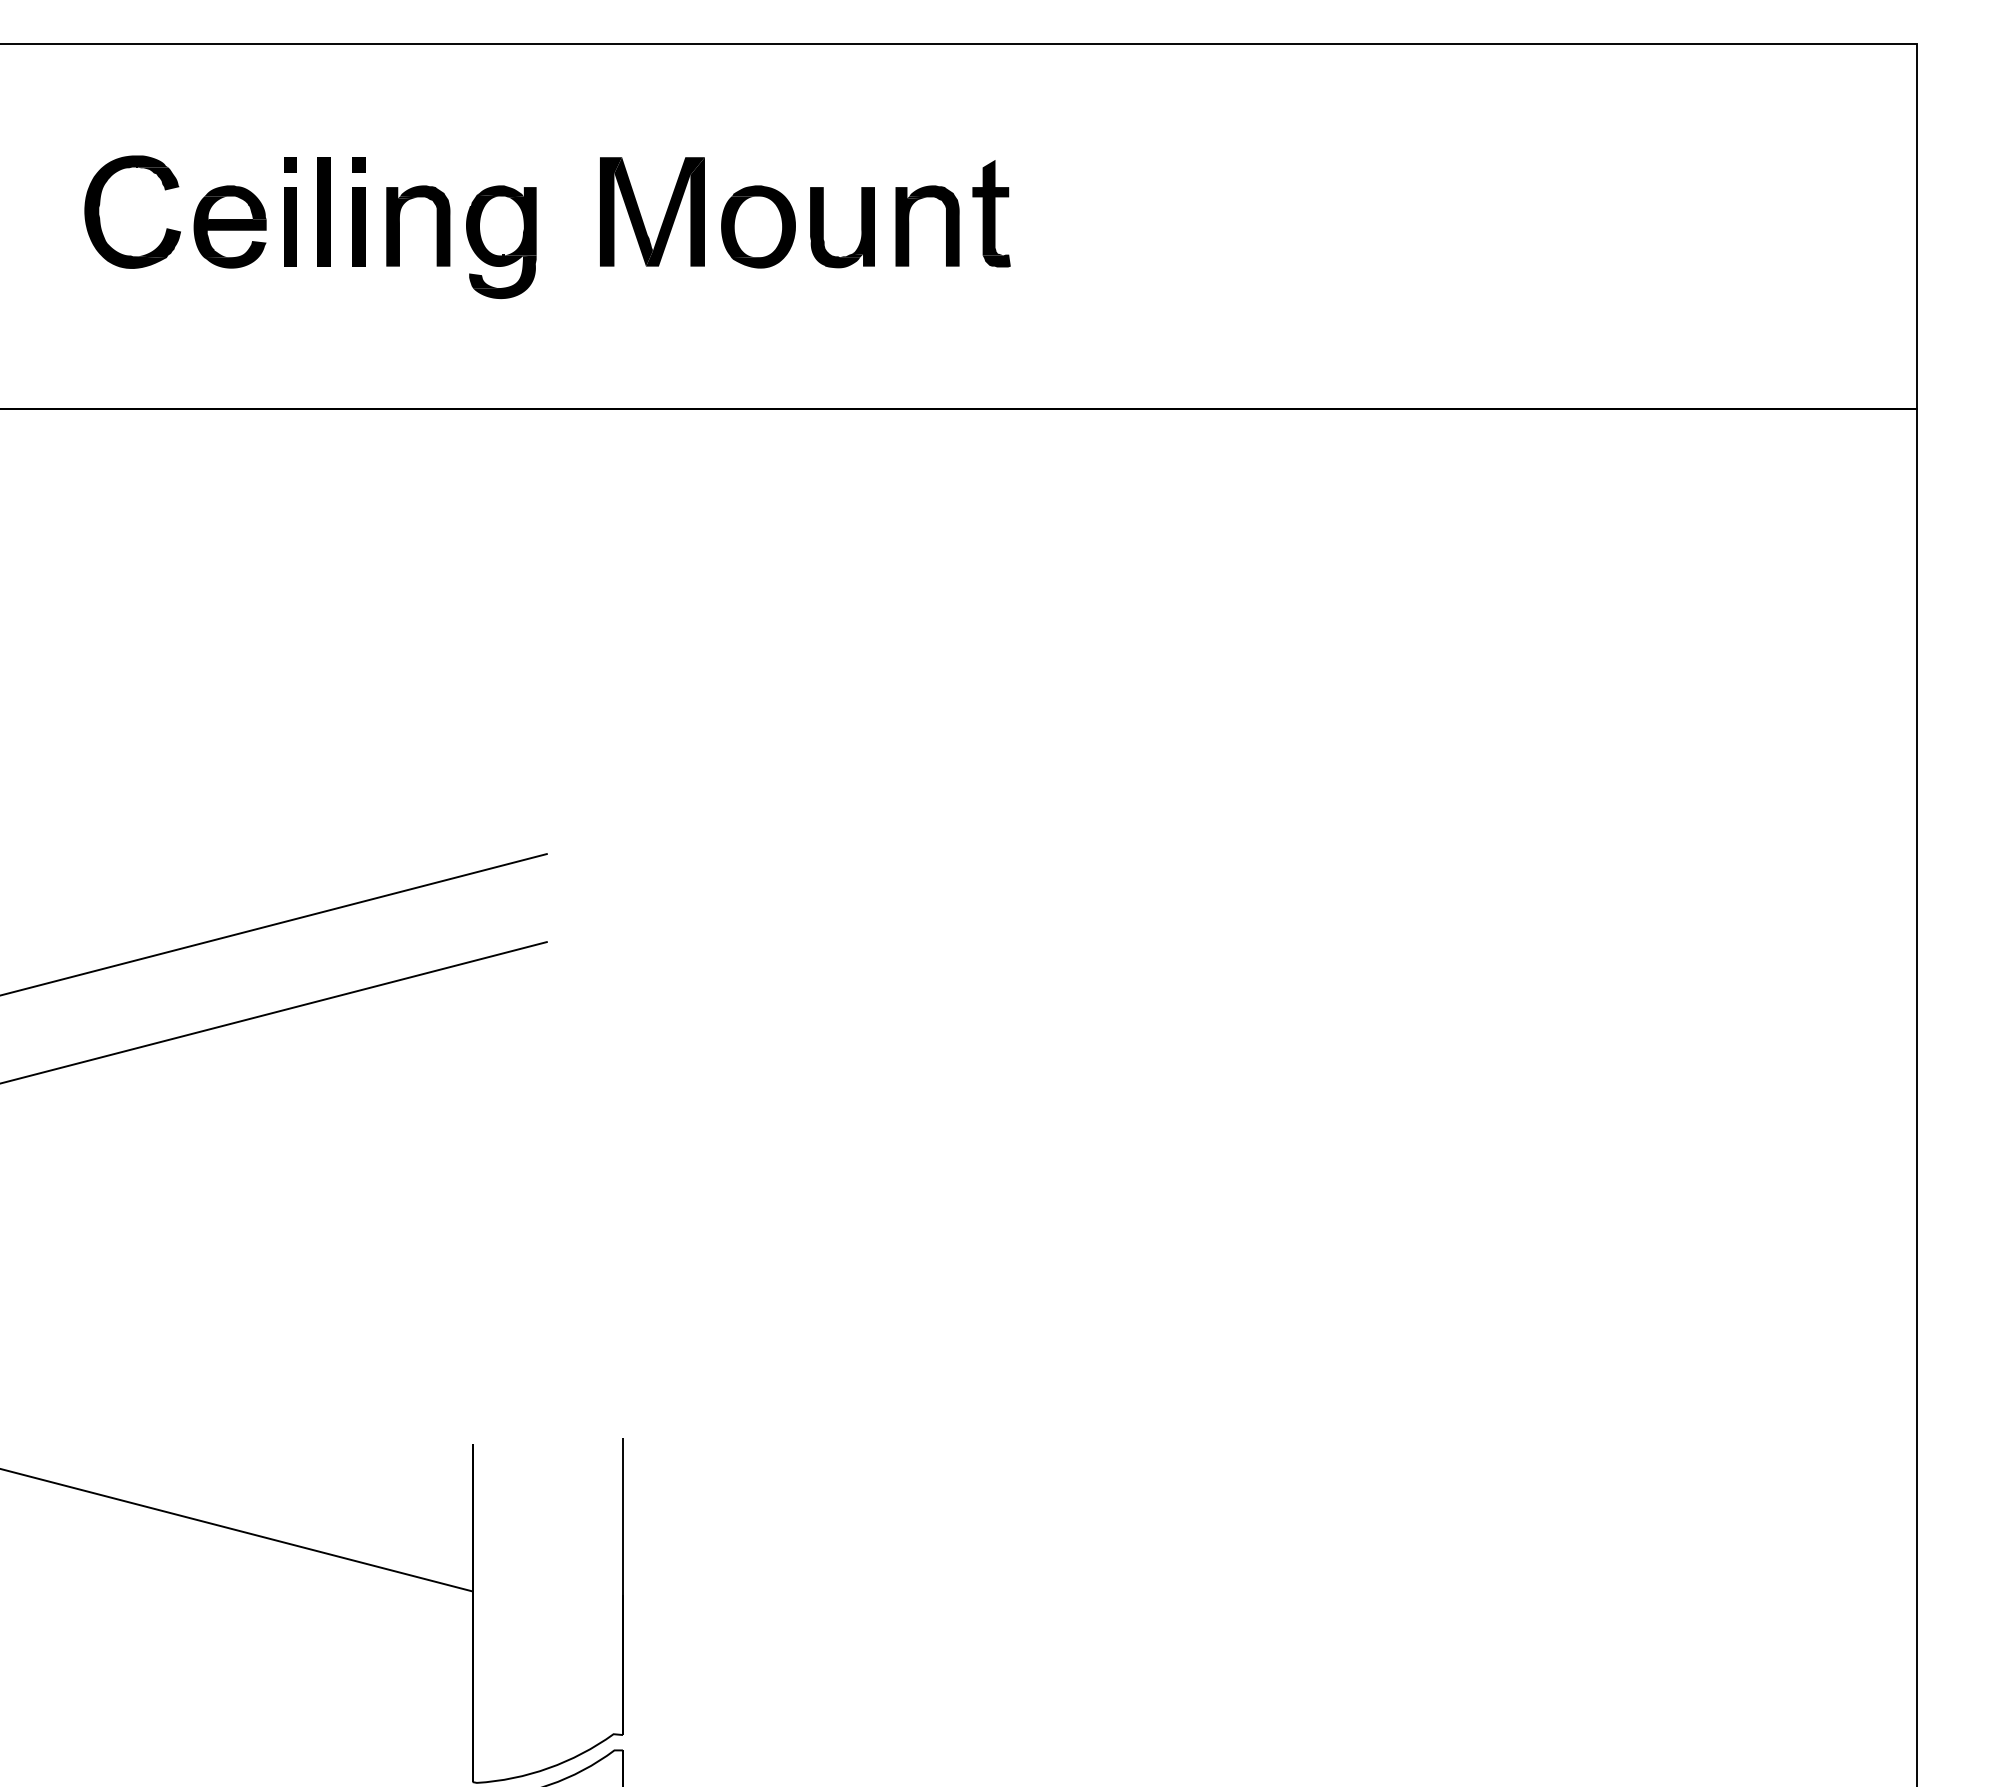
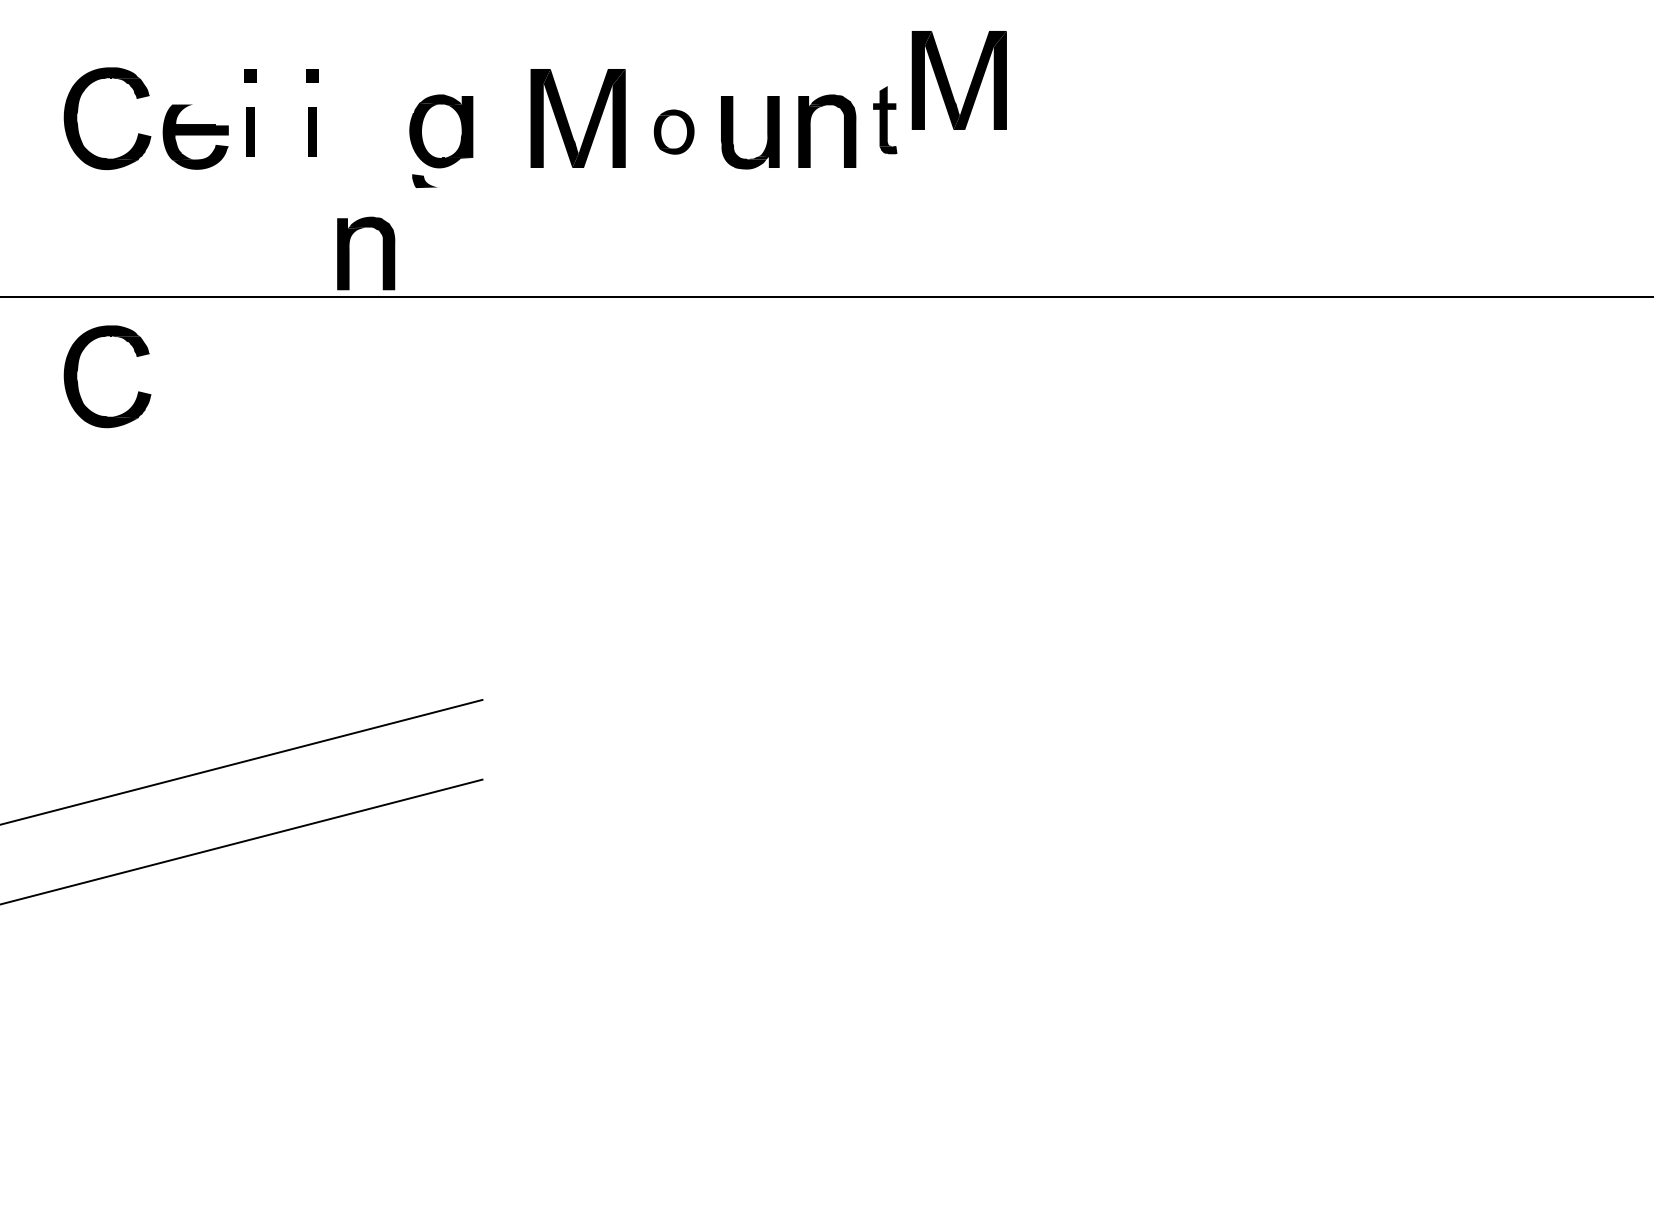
part: (1062, 173) -> (949, 83), added
fill: (235, 202) -> (200, 109), removed
part: (323, 211) -> (280, 118), removed
part: (991, 213) -> (885, 119), size x0.7
part: (436, 225) -> (382, 253), moved
part: (290, 226) -> (250, 131), size x0.7
part: (358, 226) -> (311, 131), size x0.7
part: (758, 226) -> (674, 131), size x0.6
fill: (504, 277) -> (444, 177), removed
part: (100, 489) -> (78, 369), added

